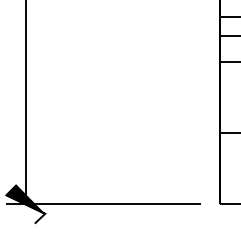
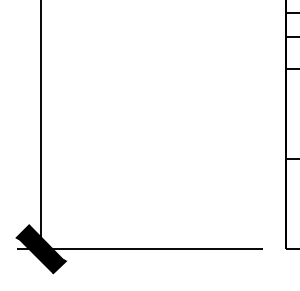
fill: (25, 209) -> (40, 255), added

